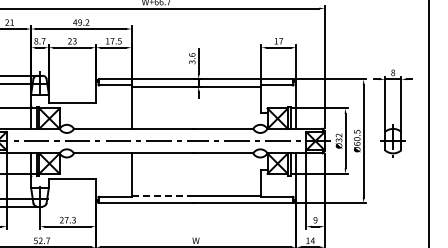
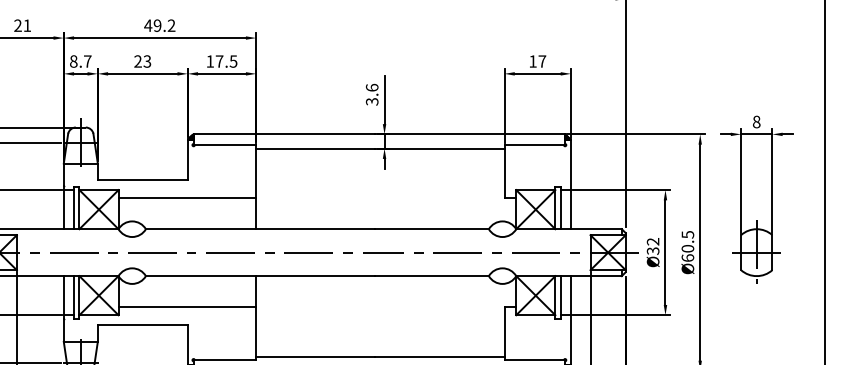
line: (95, 112) -> (187, 197), added
line: (95, 169) -> (187, 306), added
line: (163, 195) -> (317, 356), dashed -> solid

